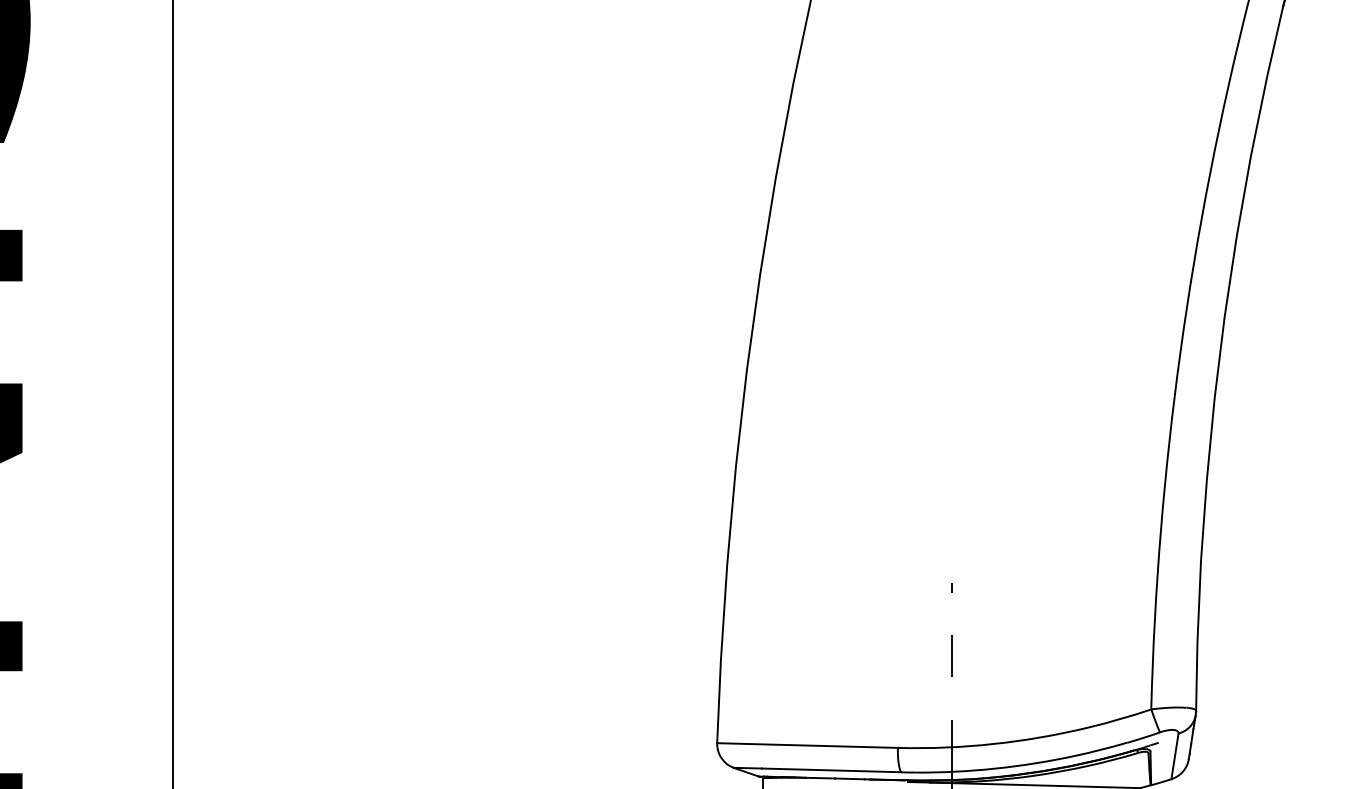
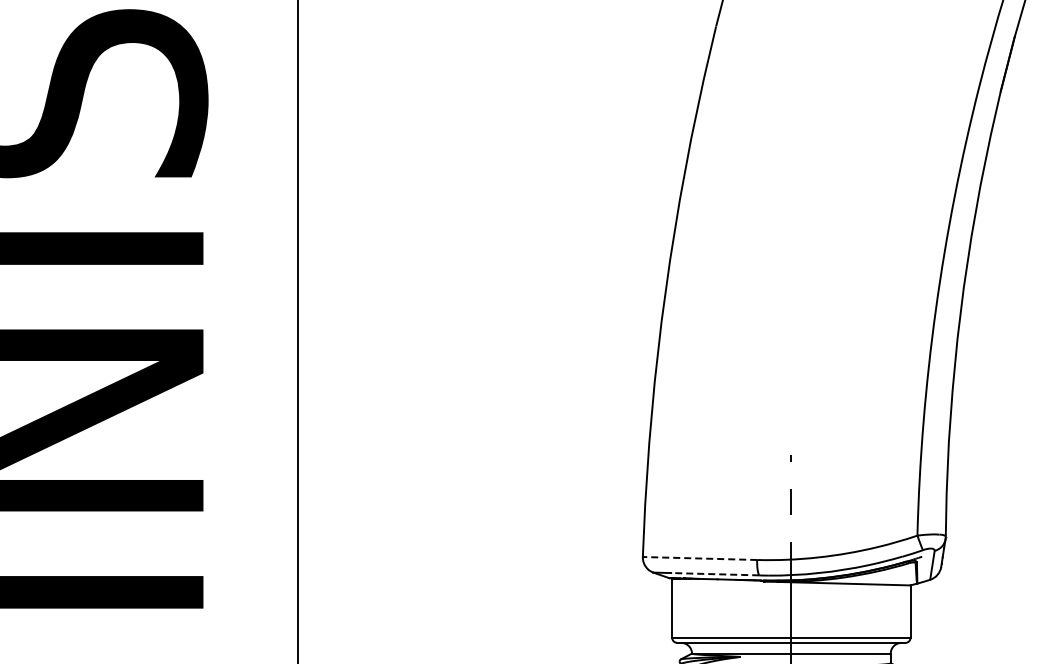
line: (806, 745) -> (699, 558), solid -> dashed
line: (830, 770) -> (714, 574), solid -> dashed

